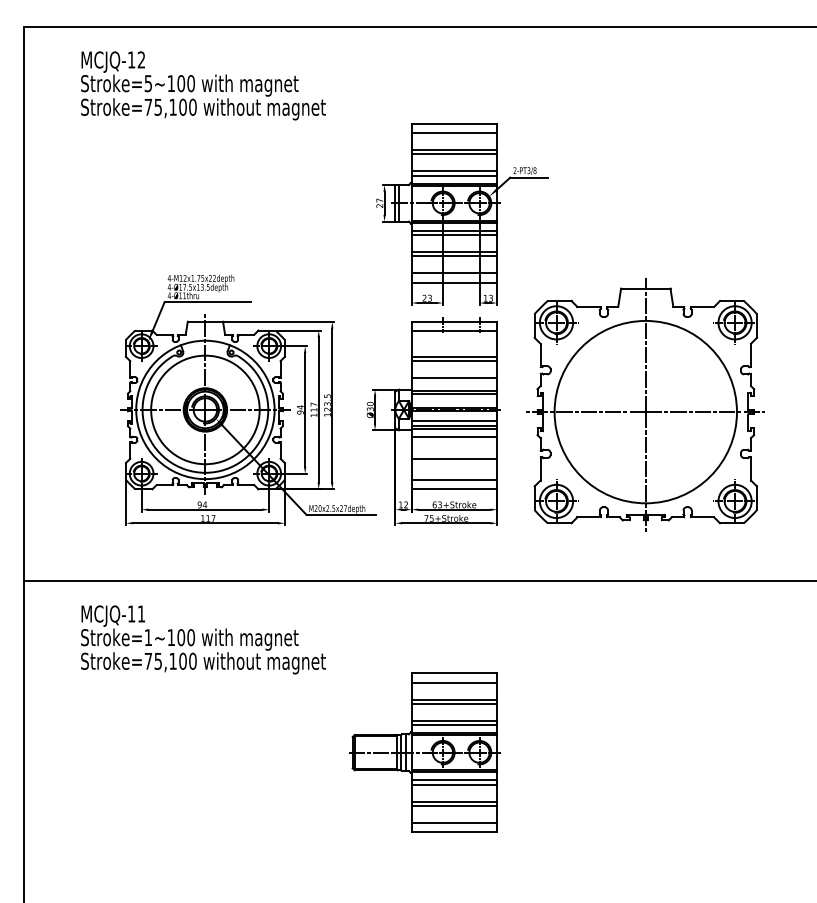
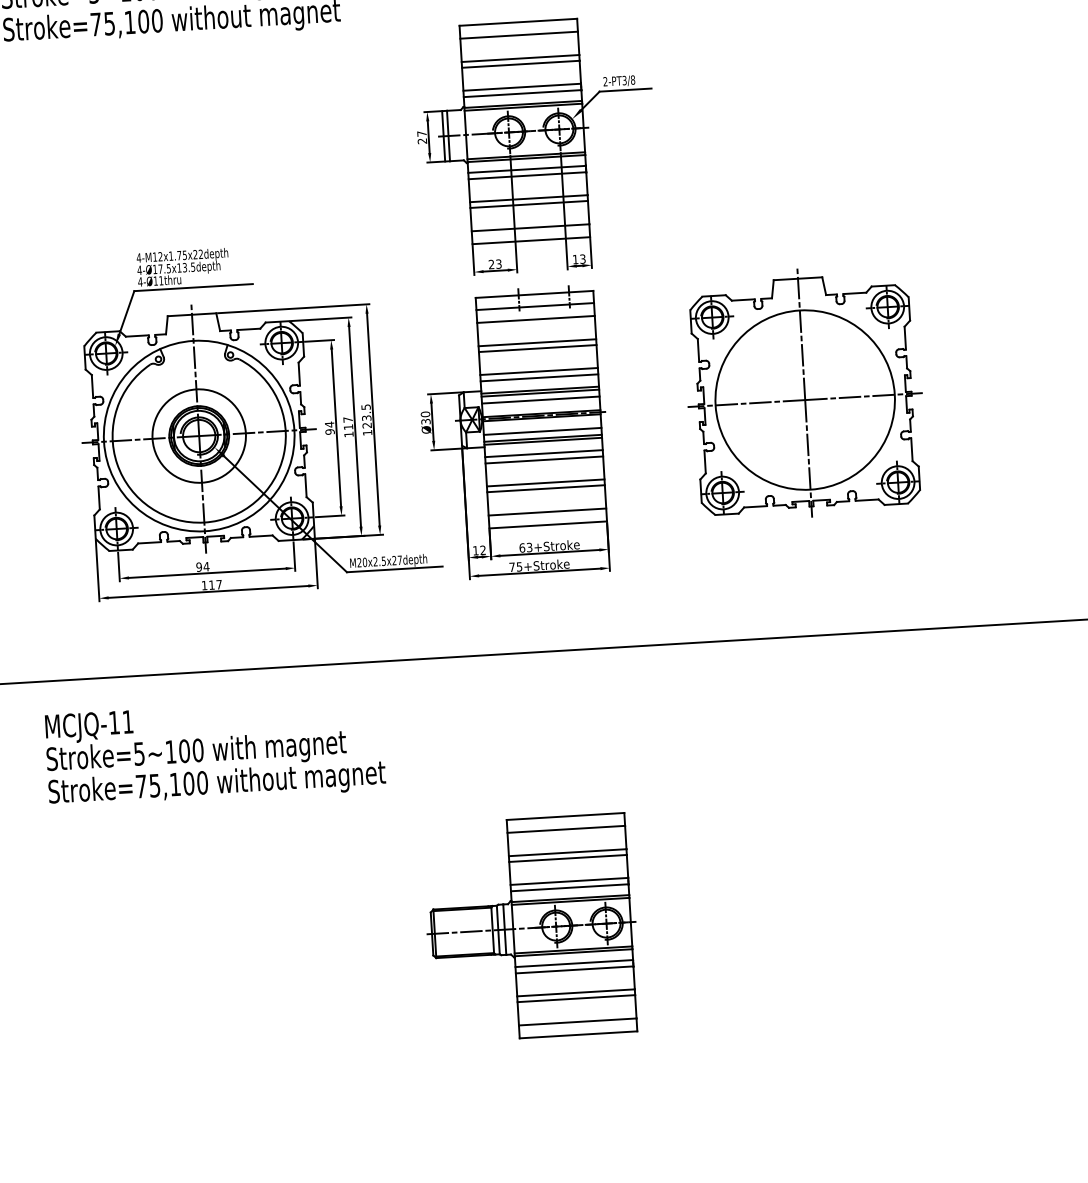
line: (454, 339) -> (536, 318), added
line: (454, 382) -> (539, 377), added
line: (454, 398) -> (540, 399), added
part: (646, 404) -> (805, 392), size x0.71
circle: (205, 409) -> (199, 435), size x0.62
line: (454, 442) -> (544, 460), added
line: (454, 463) -> (546, 489), added
text: (147, 637) -> (138, 753), Stroke=1~100 -> Stroke=5~100
part: (424, 752) -> (530, 927), moved

